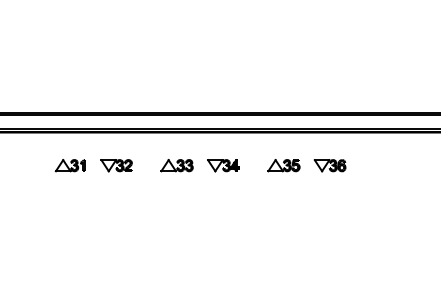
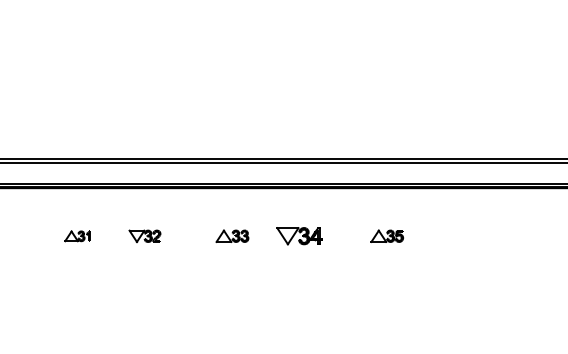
part: (69, 165) -> (76, 235), size x0.6
part: (116, 165) -> (144, 235), size x0.7
part: (176, 165) -> (231, 235), size x0.7
part: (283, 165) -> (386, 235), size x0.7
part: (329, 165) -> (453, 235), removed

